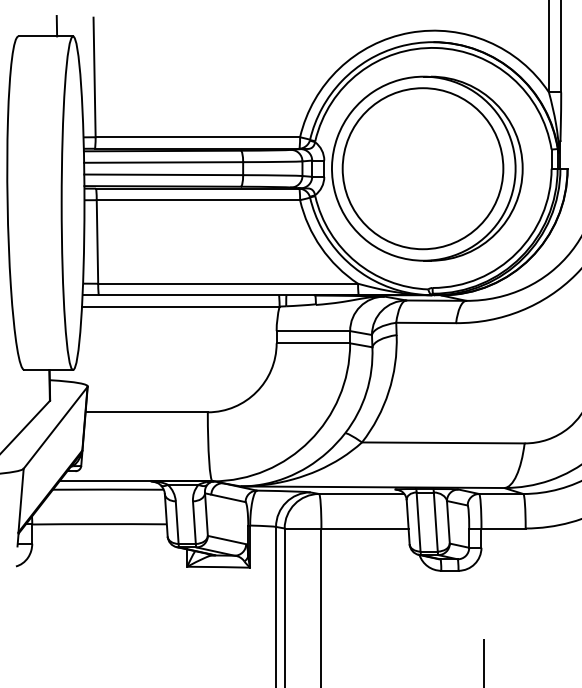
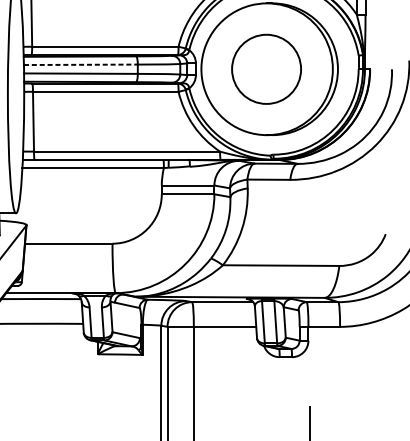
line: (163, 162) -> (80, 64), solid -> dashed
part: (422, 168) -> (266, 69), size x0.6

